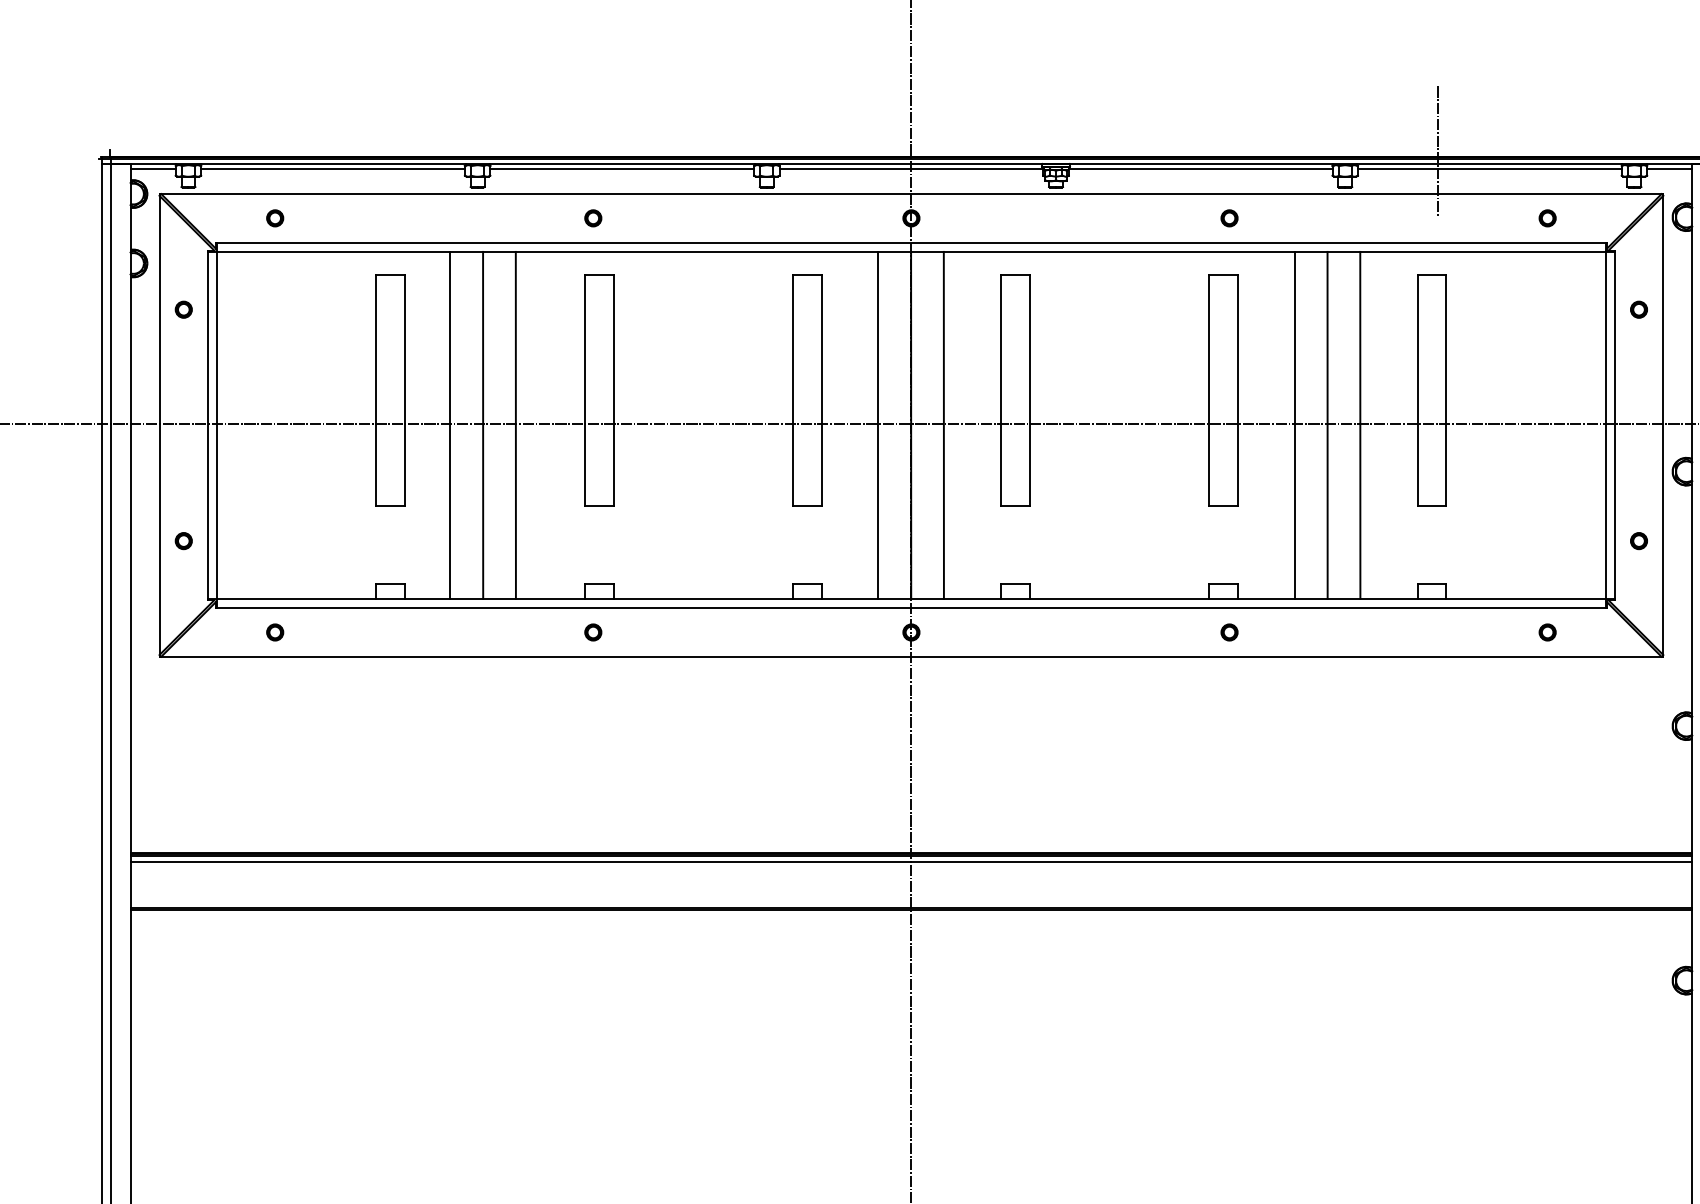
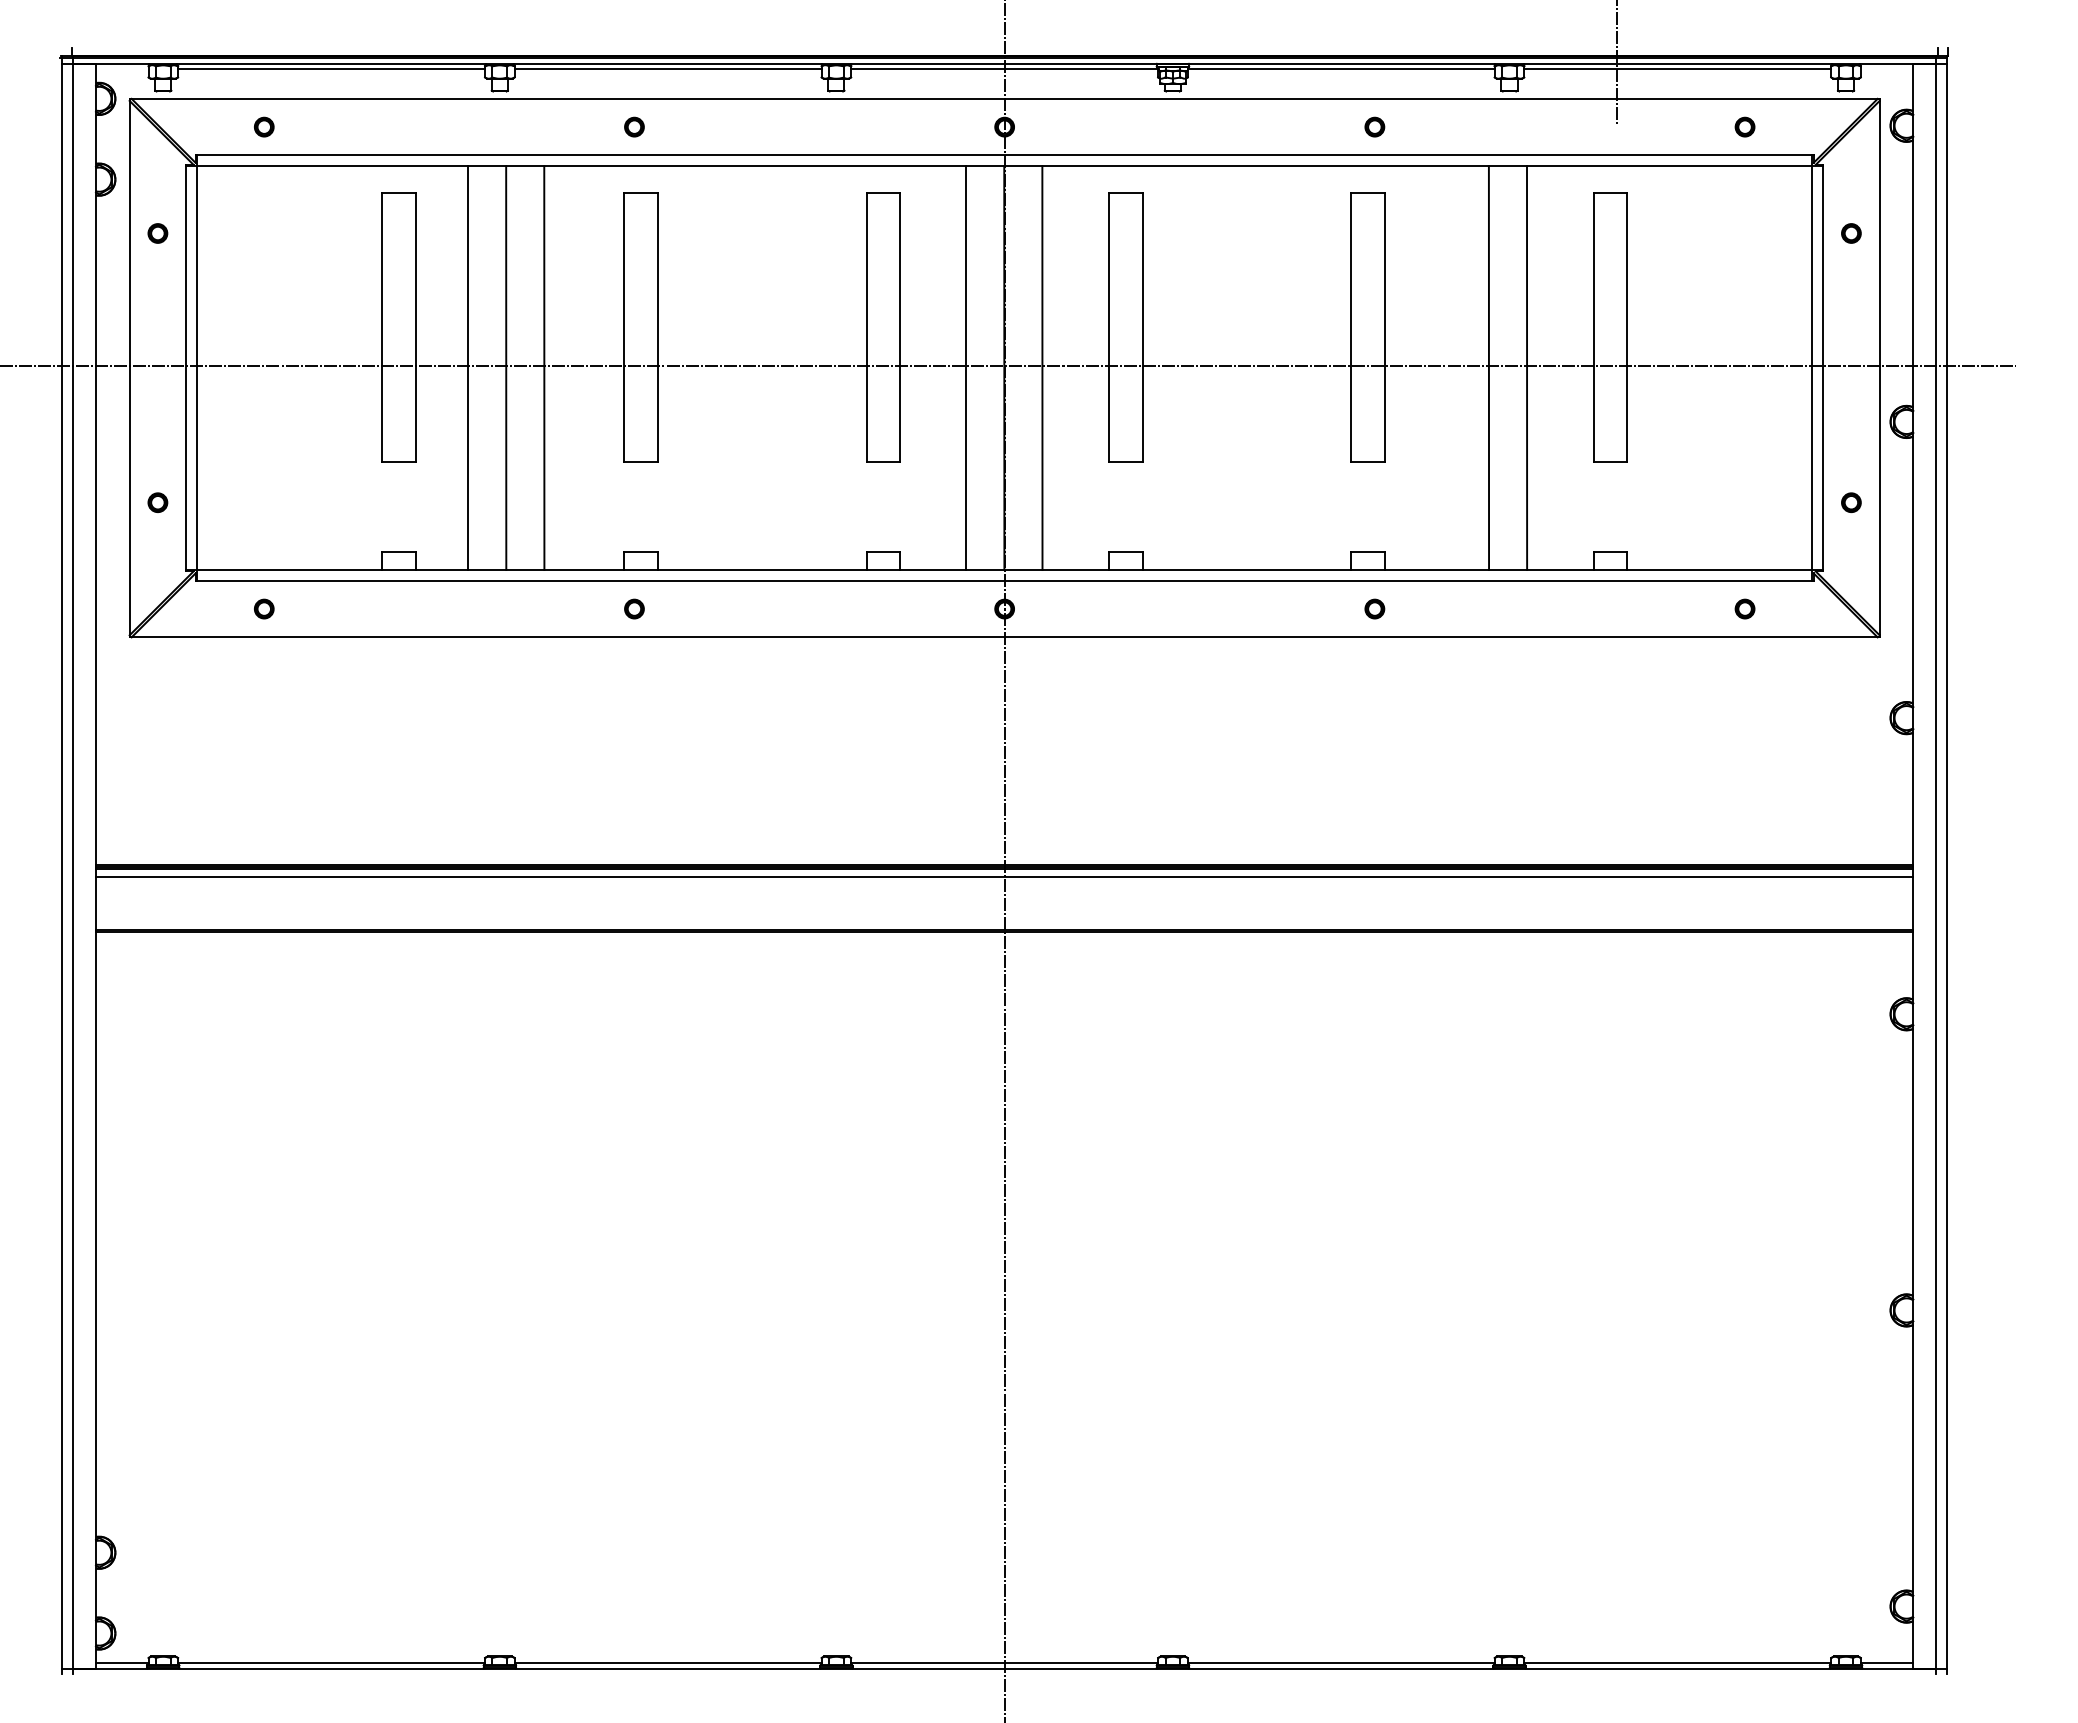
line: (152, 168) -> (121, 69), removed
line: (1669, 168) -> (1886, 69), removed
line: (1294, 425) -> (1450, 368), removed

